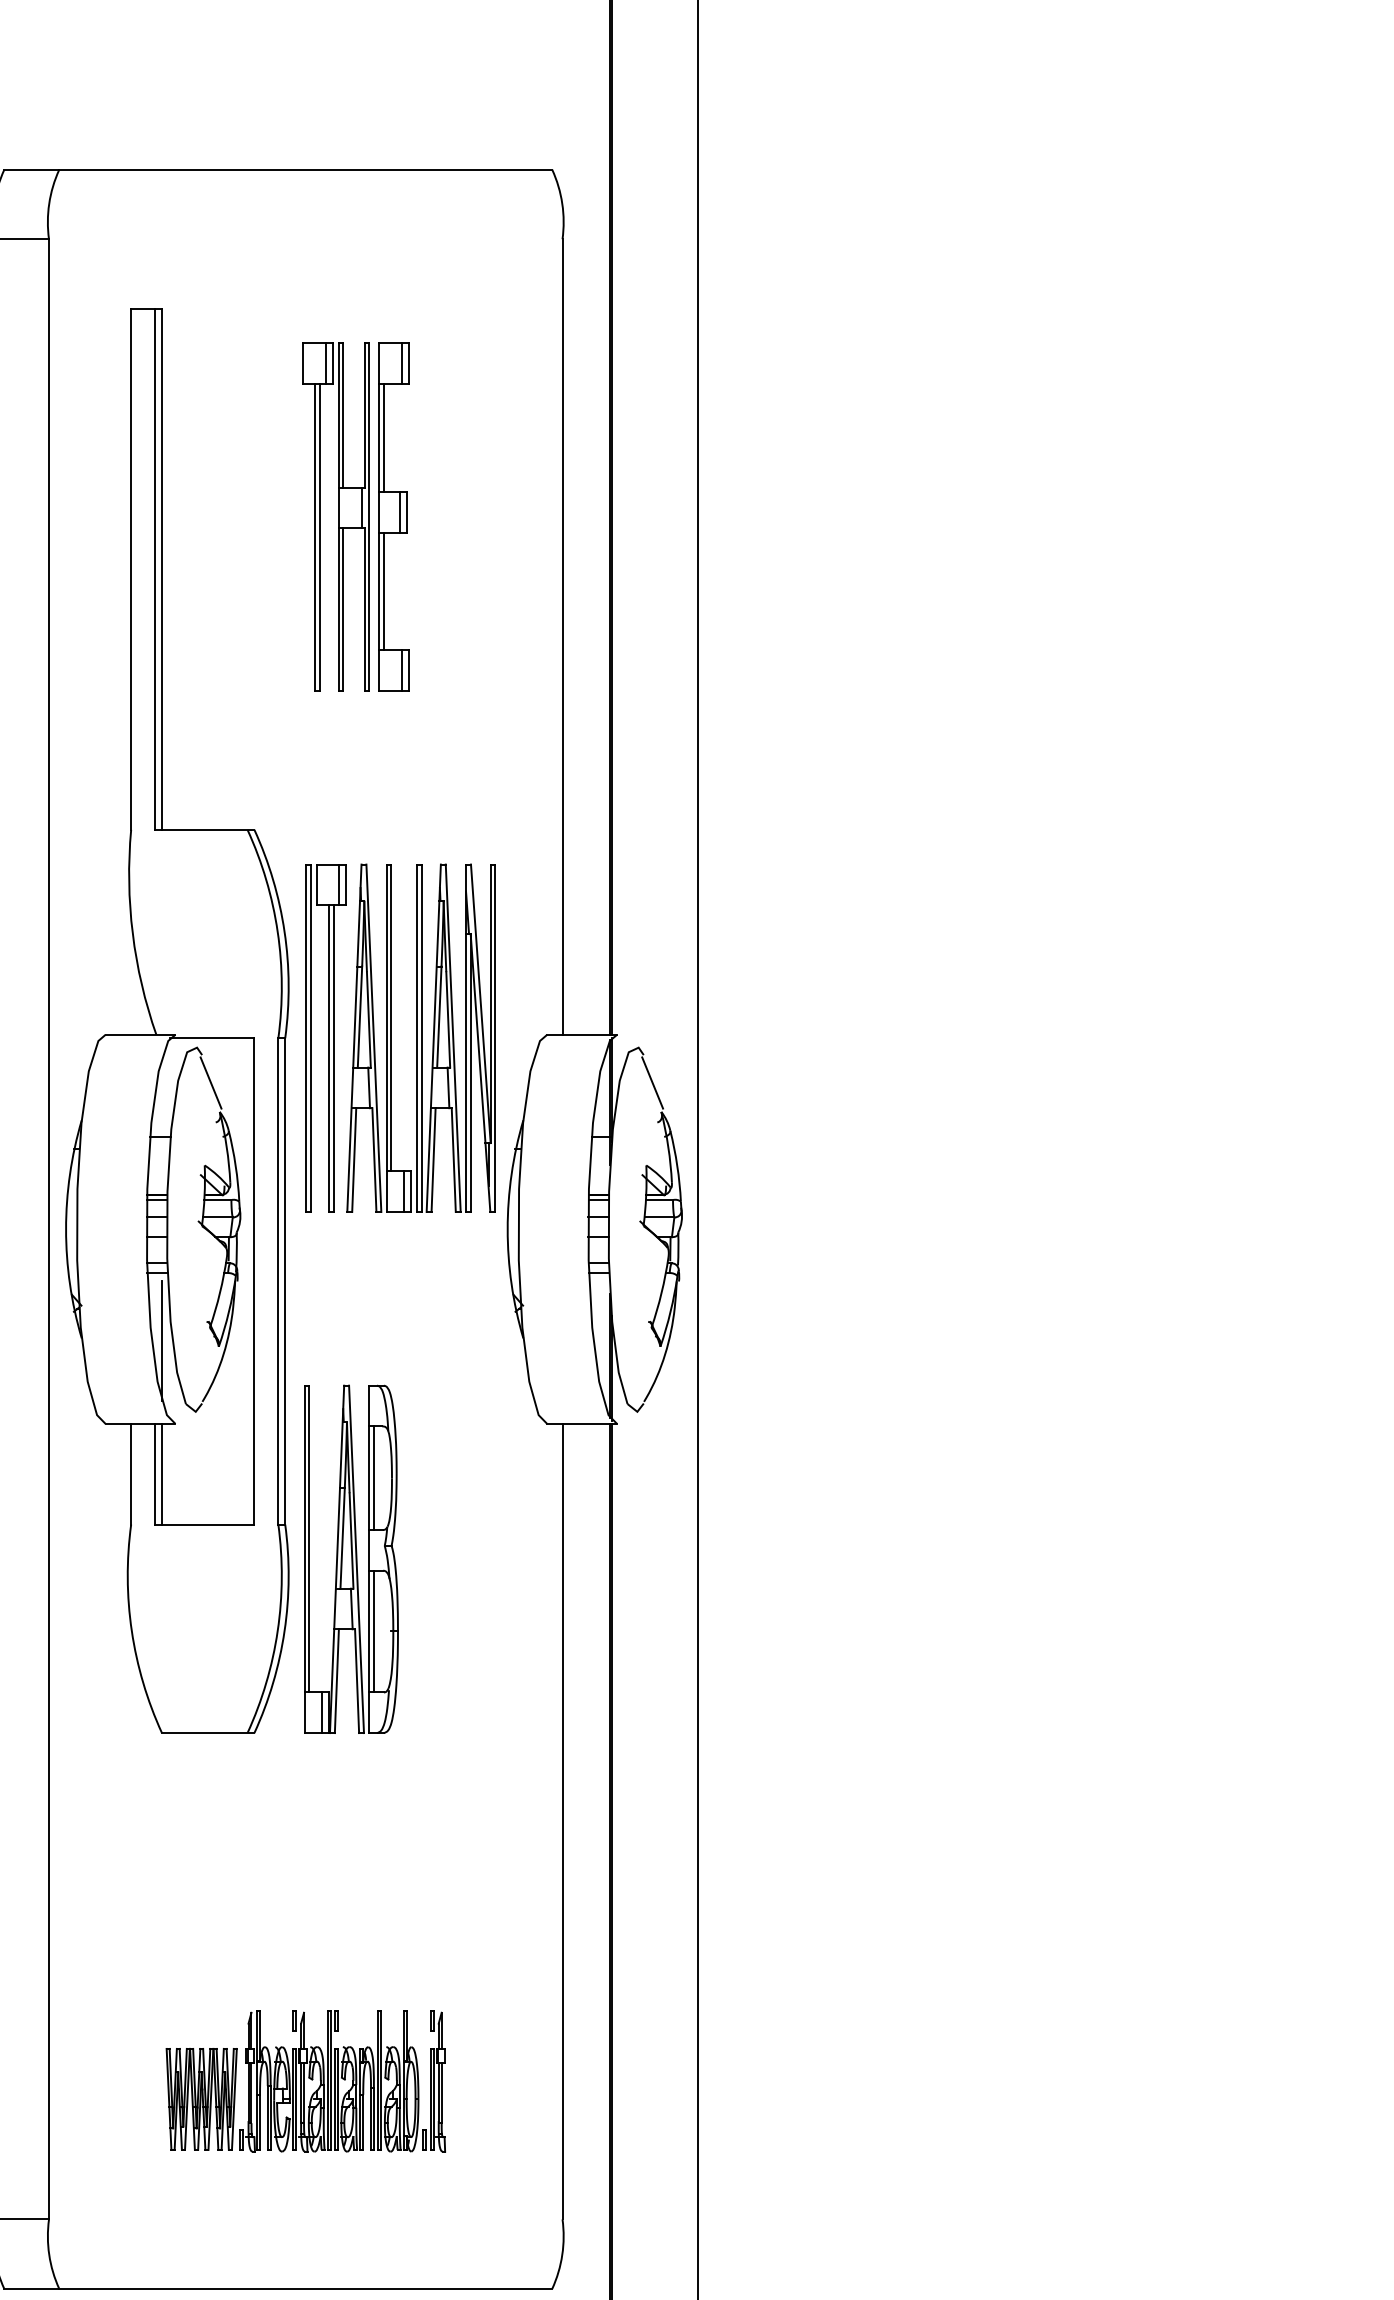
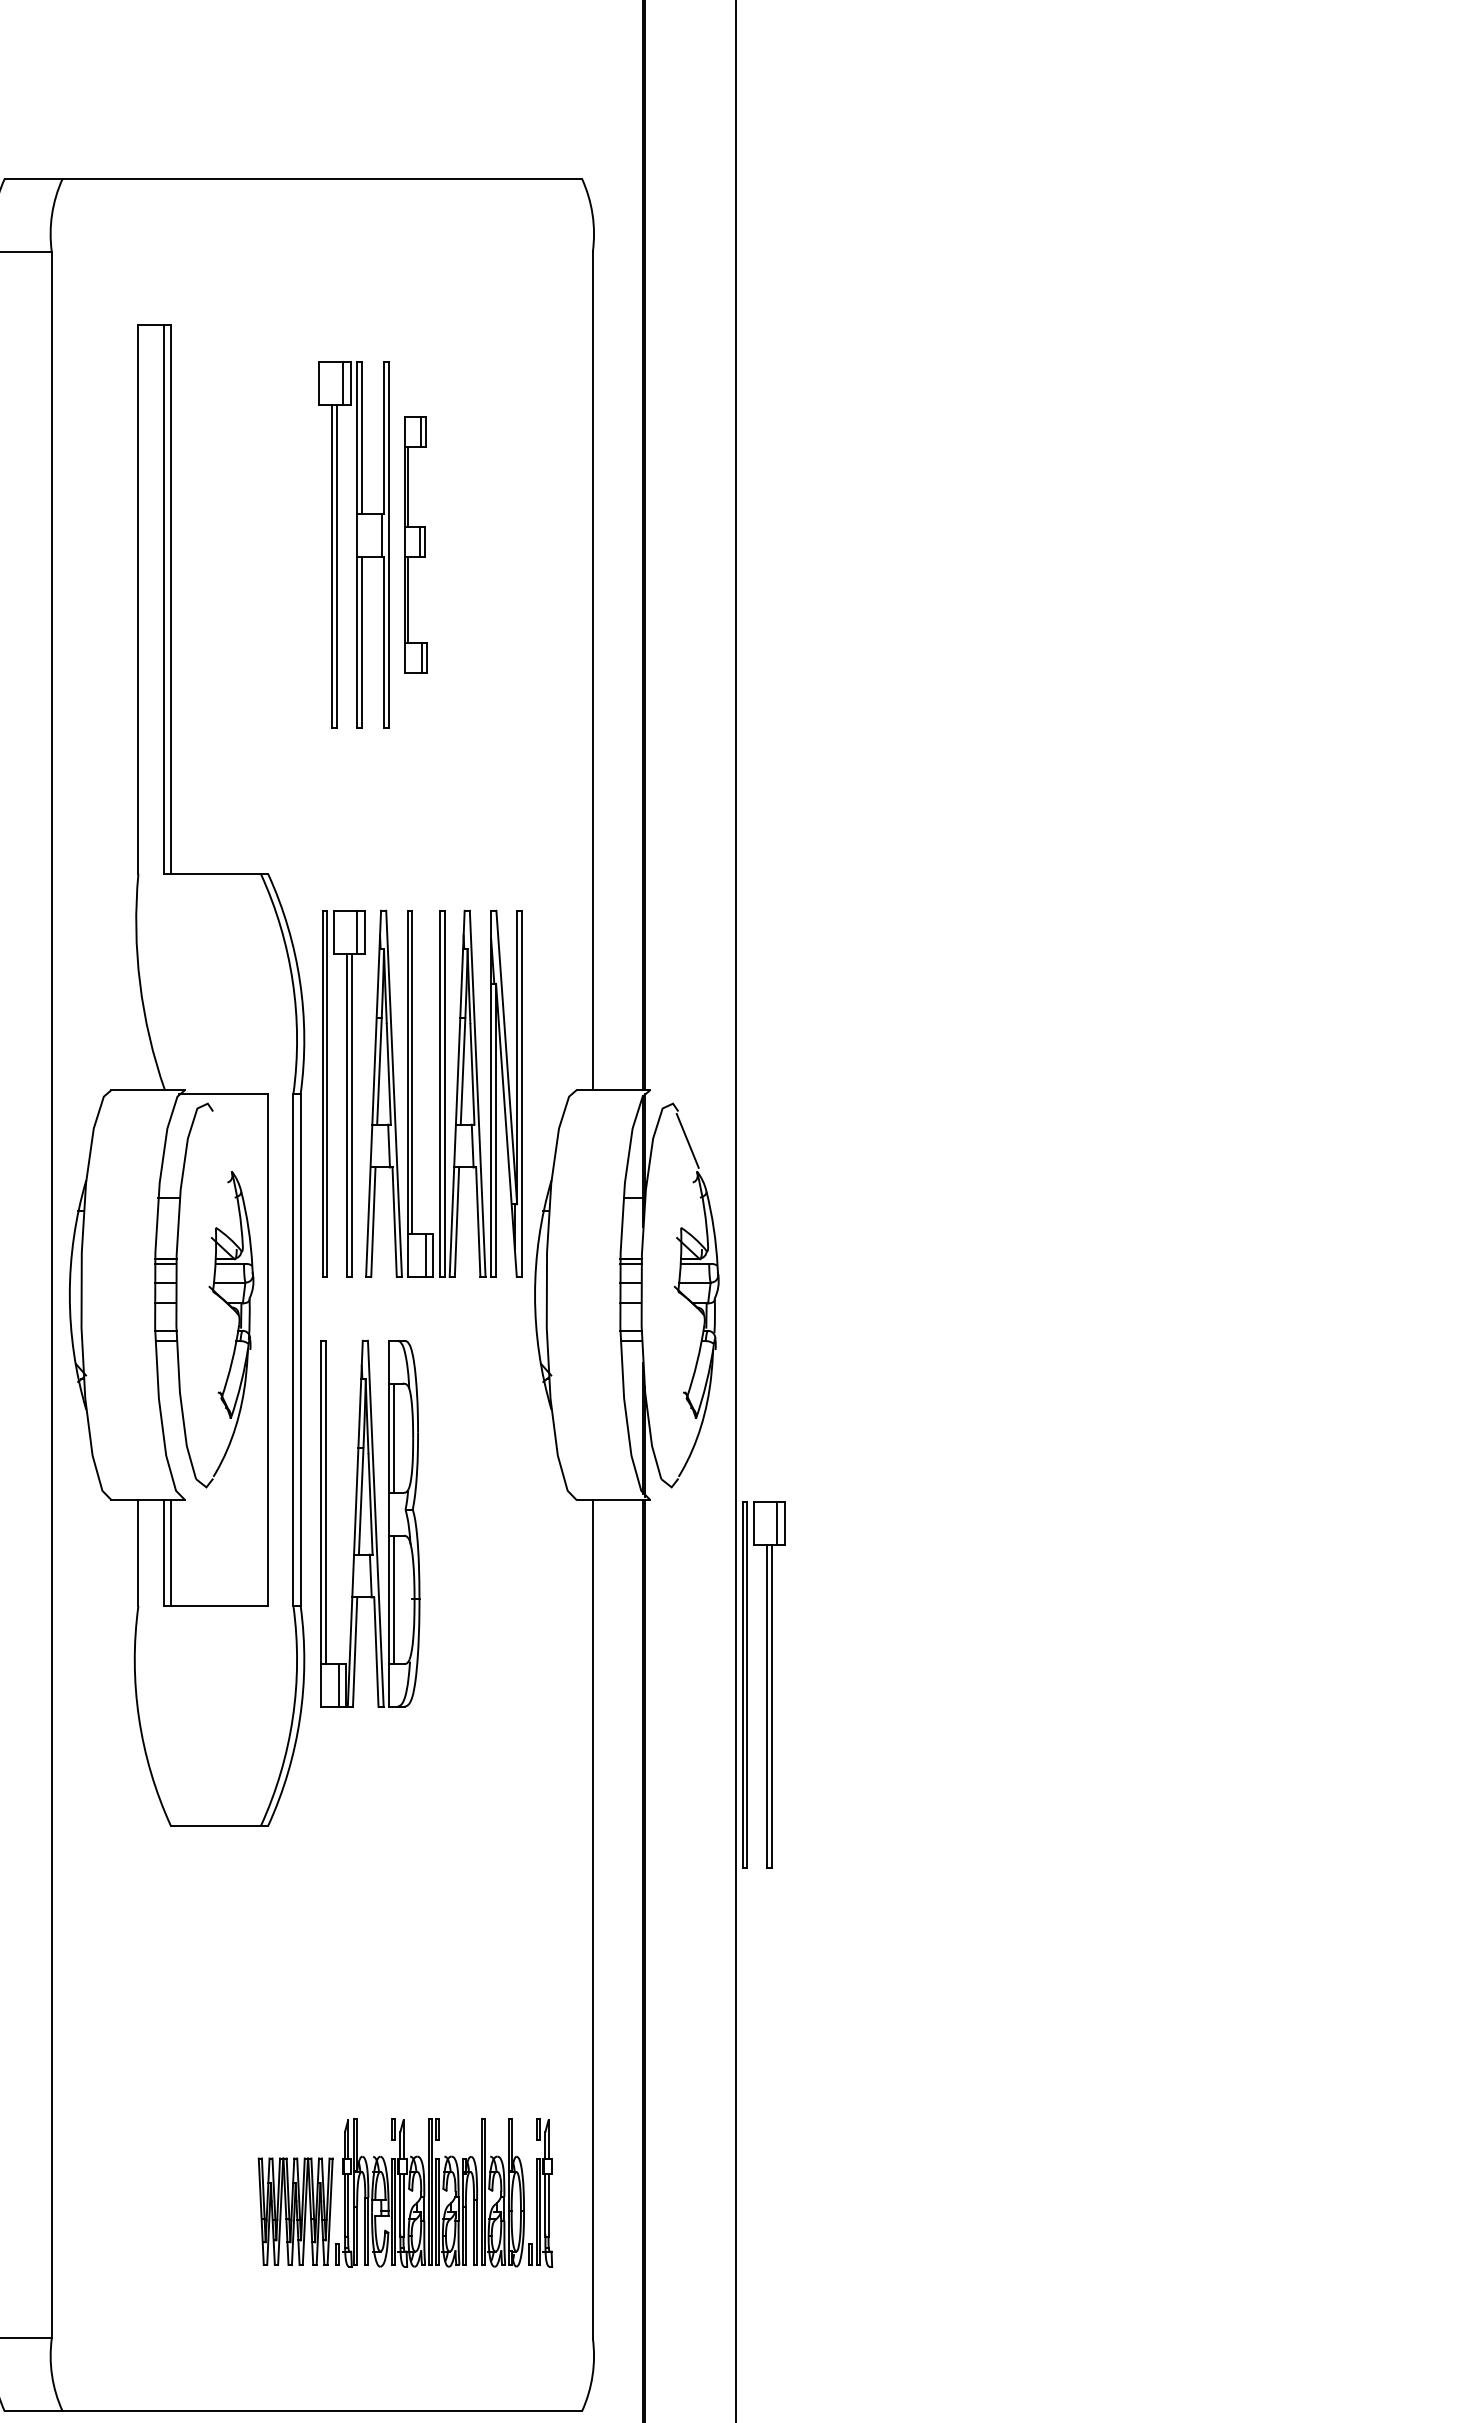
part: (394, 516) -> (415, 544), size x0.7
line: (211, 1082) -> (222, 1140), removed
line: (161, 1341) -> (170, 1413), removed
part: (351, 1559) -> (370, 1523), moved
part: (724, 1598) -> (763, 1684), added
part: (305, 2081) -> (405, 2192), moved

